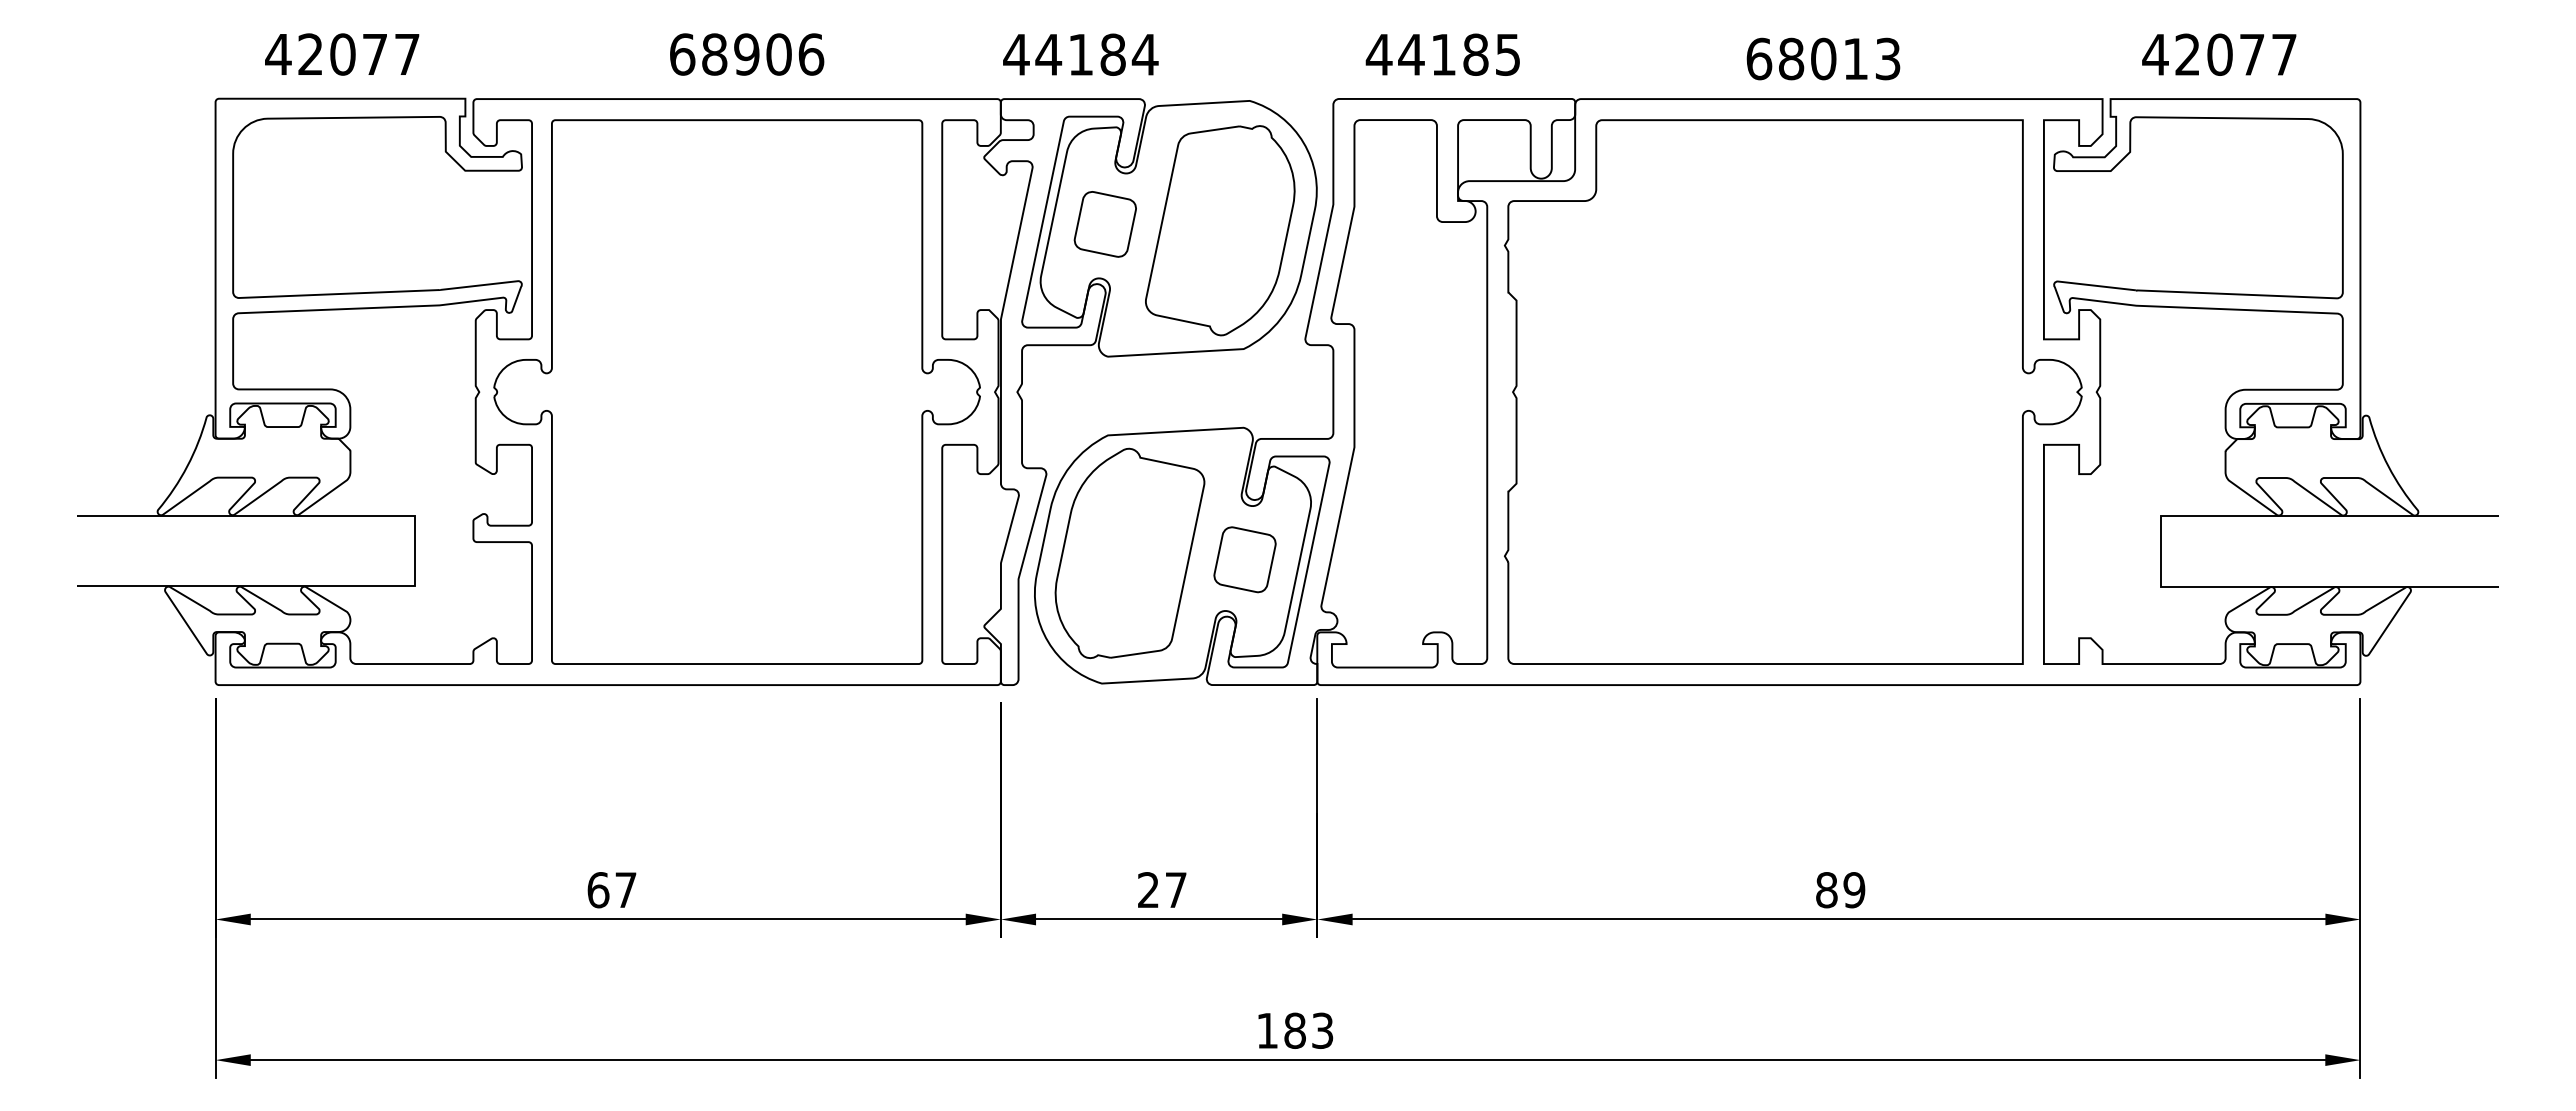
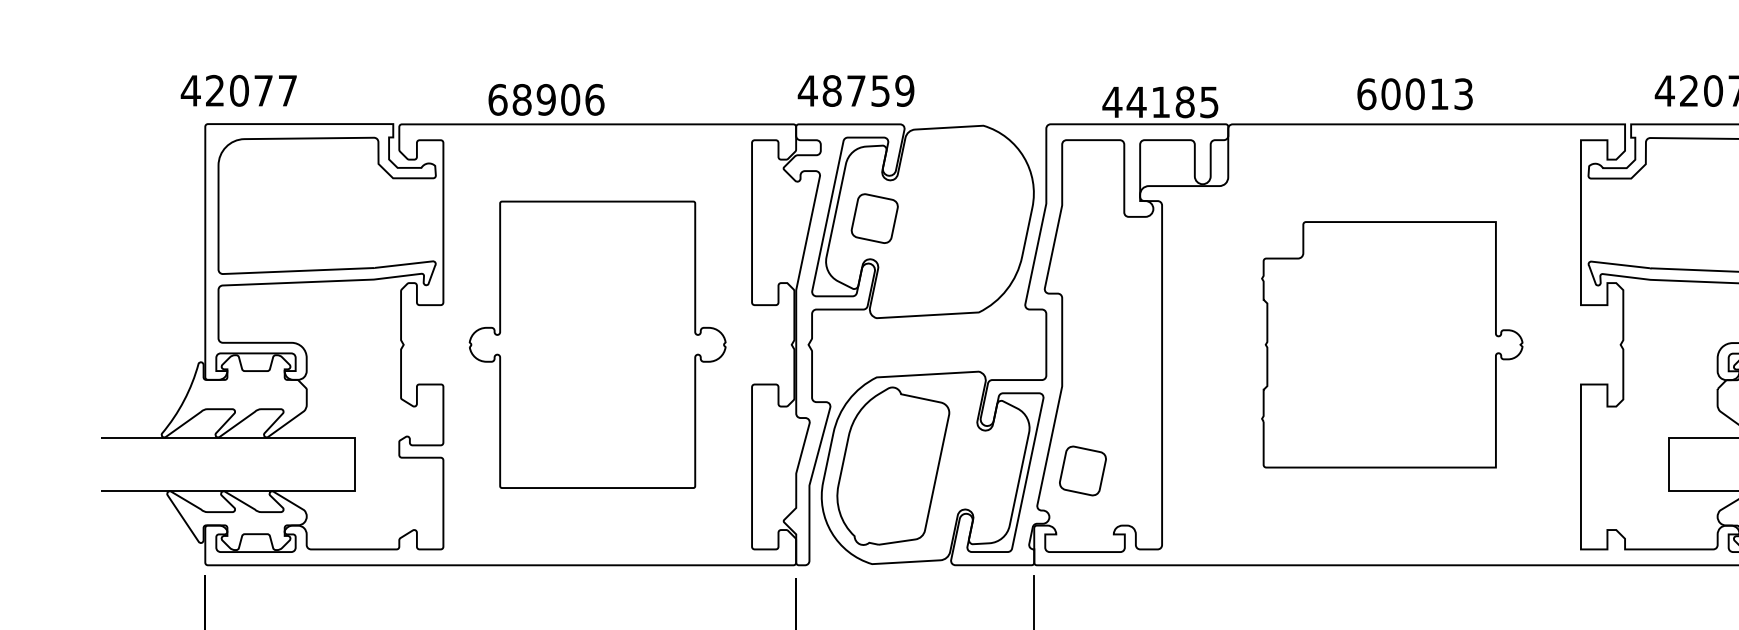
text: (342, 54) -> (239, 90), moved
text: (747, 54) -> (546, 99), moved
text: (1096, 54) -> (868, 90), 44184 -> 48759
text: (1442, 54) -> (1160, 102), moved
text: (1791, 59) -> (1391, 94), 68013 -> 60013
part: (1220, 230) -> (961, 223), removed
part: (736, 391) -> (597, 344), size x0.7
part: (1792, 391) -> (1391, 344), size x0.6
part: (1244, 559) -> (1082, 470), moved

